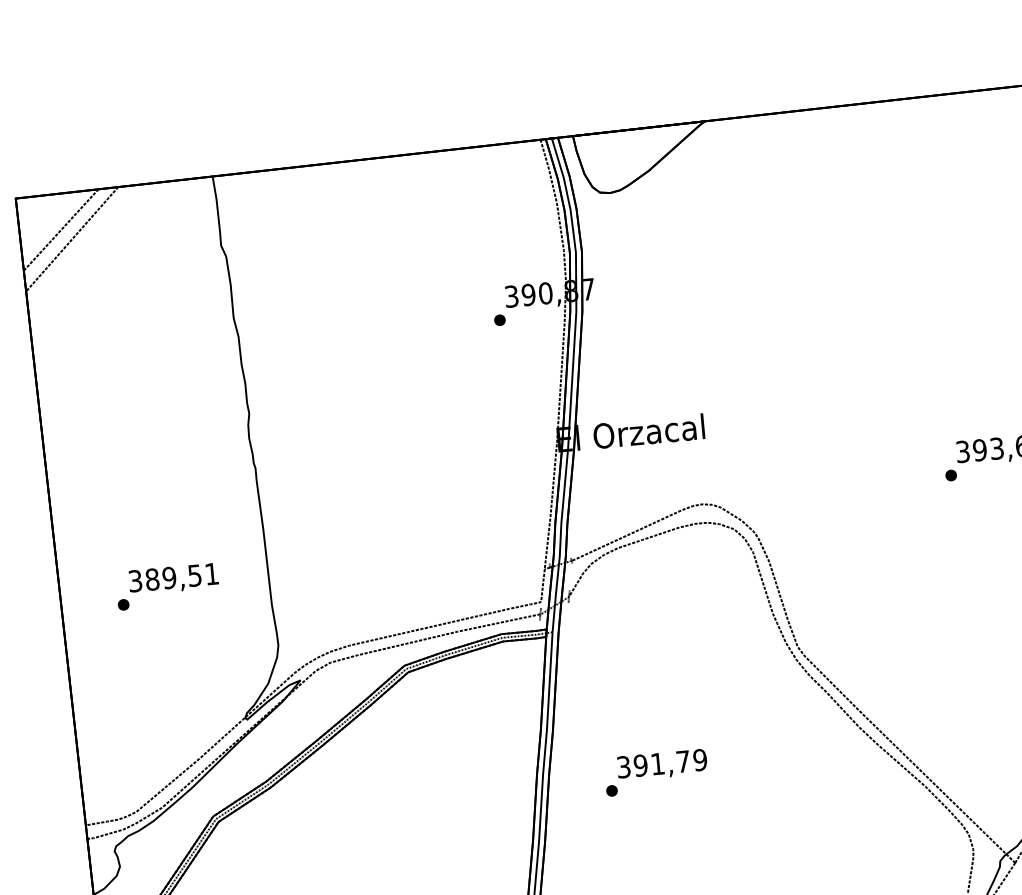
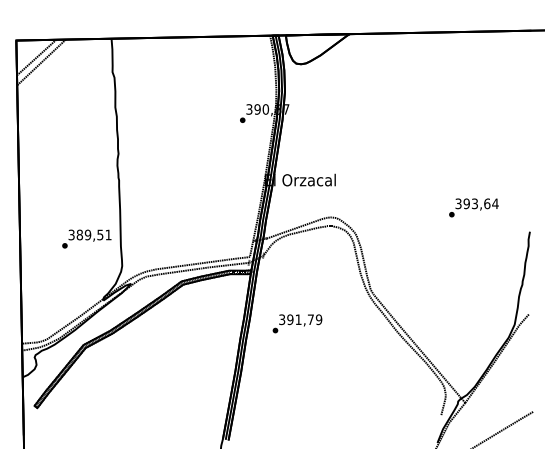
text: (166, 585) -> (86, 238), moved
text: (656, 772) -> (297, 323), moved

